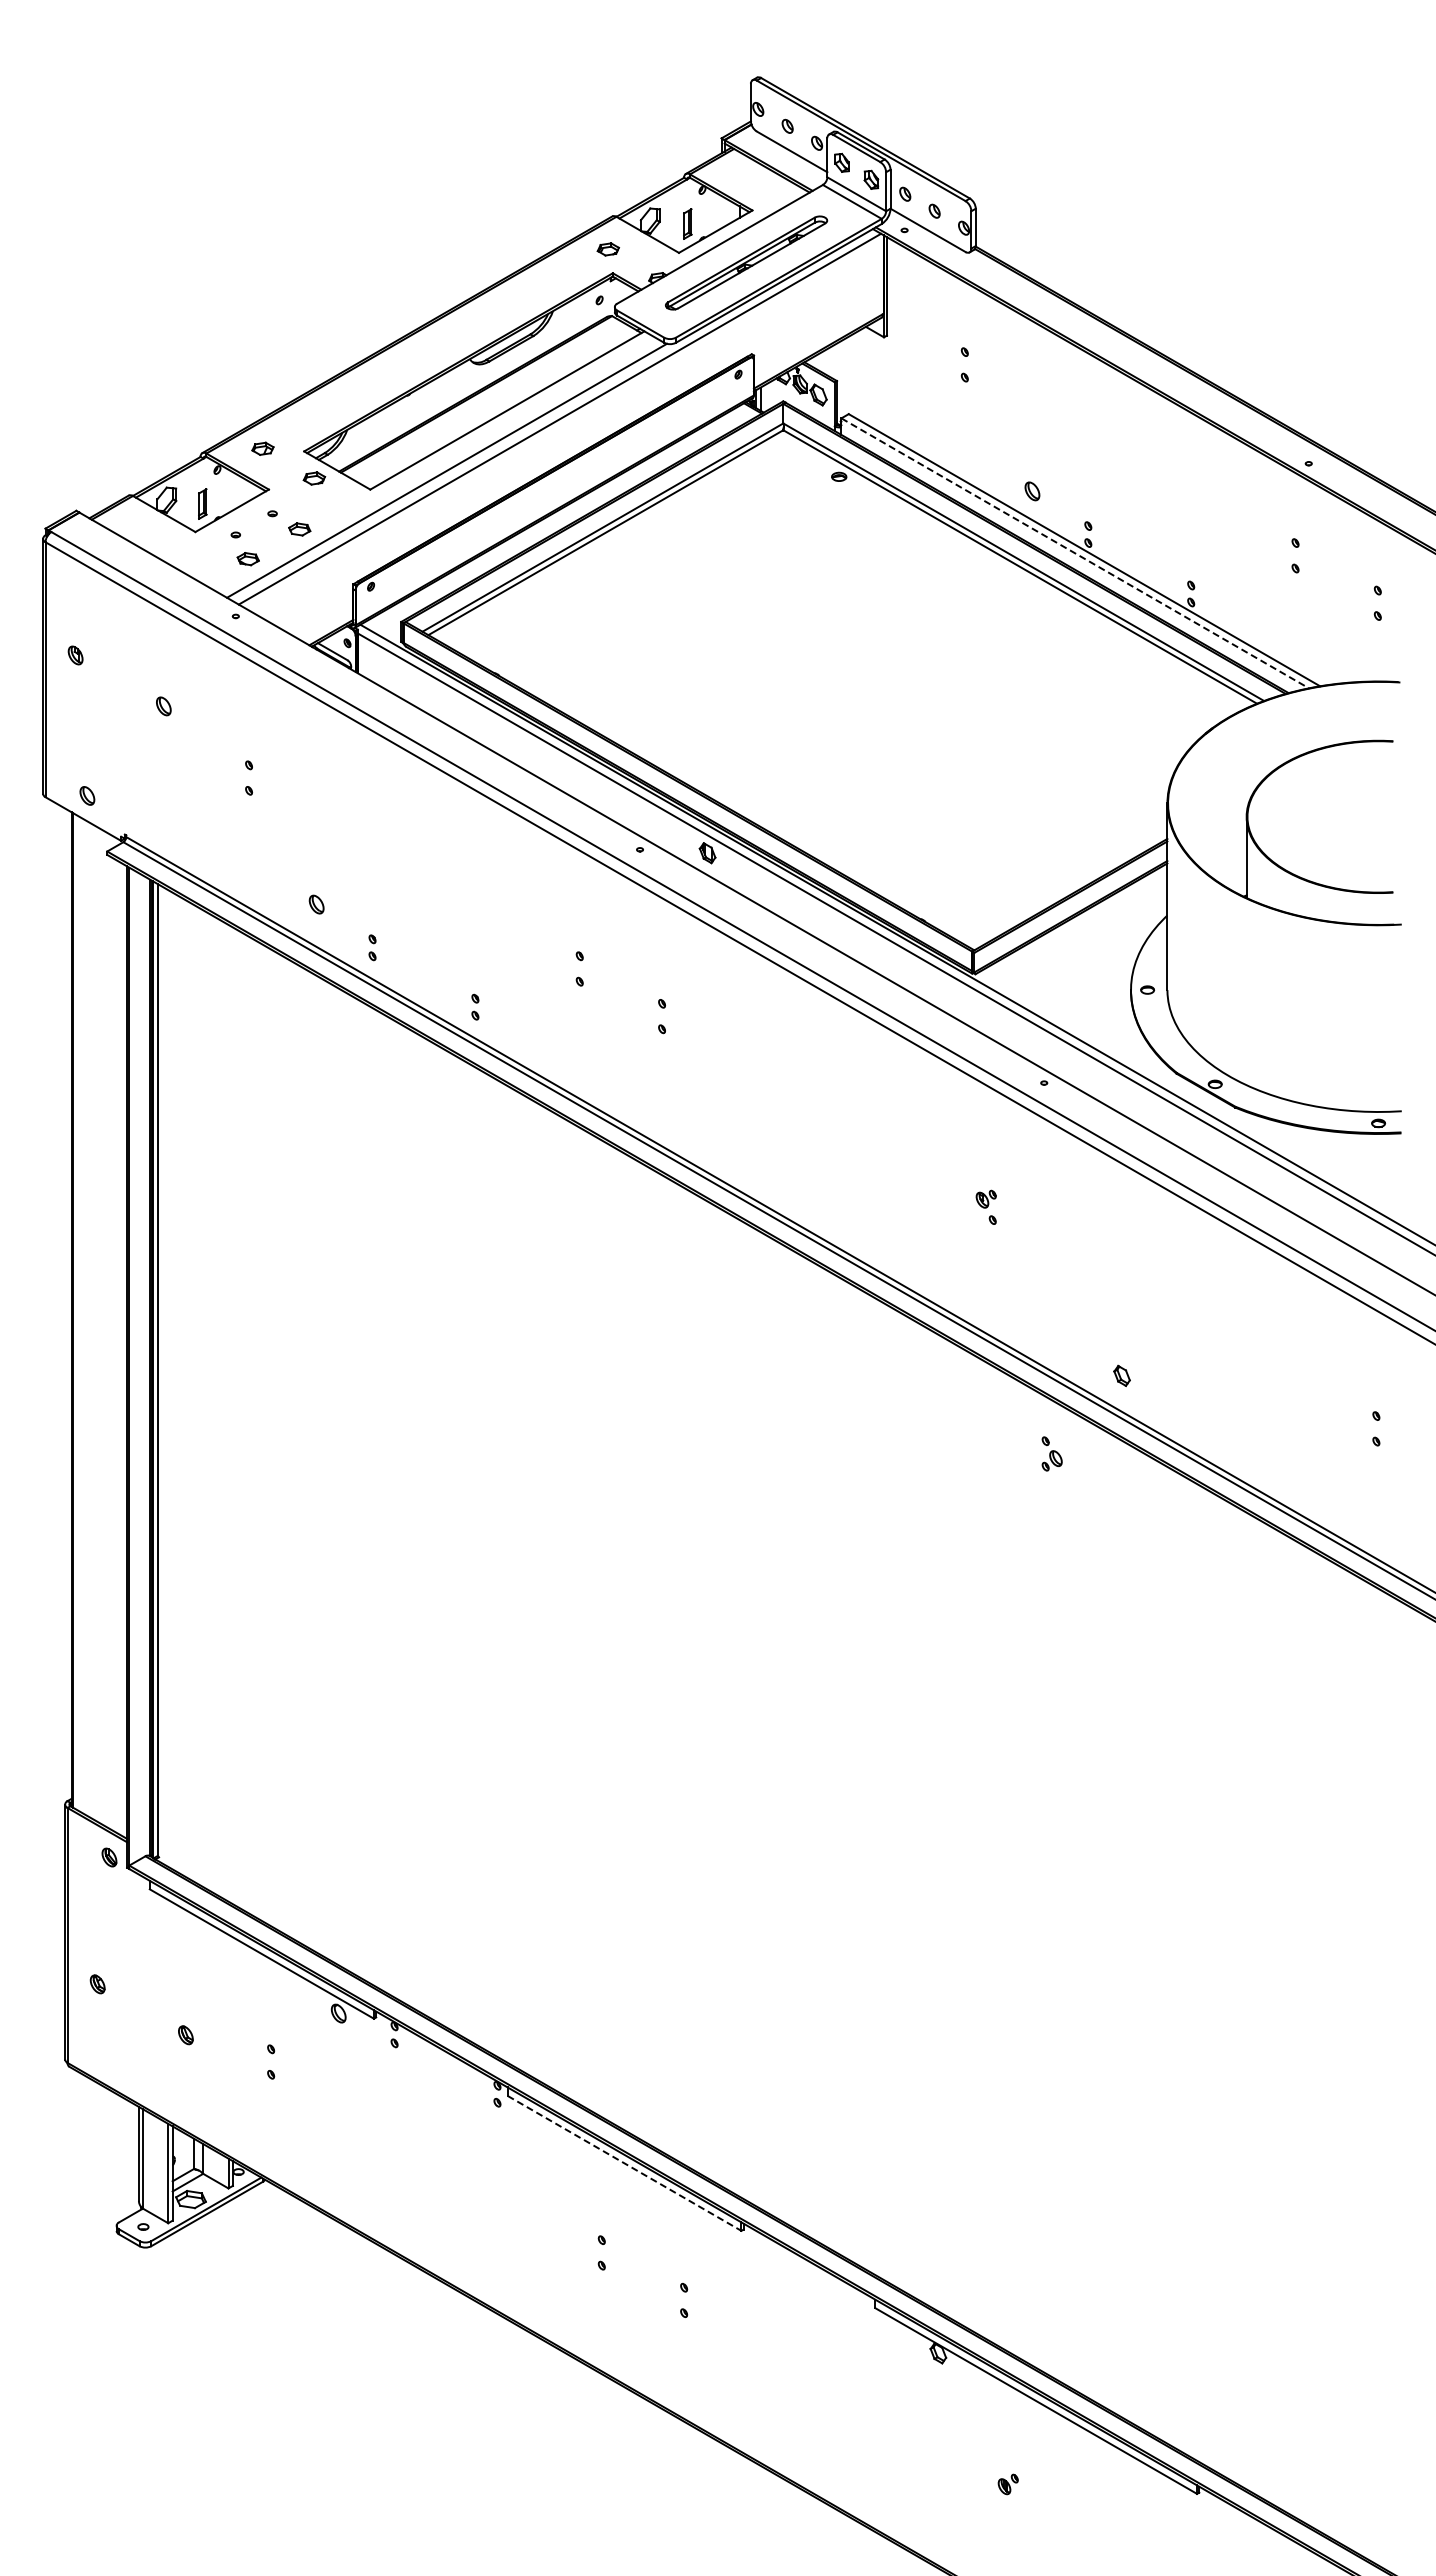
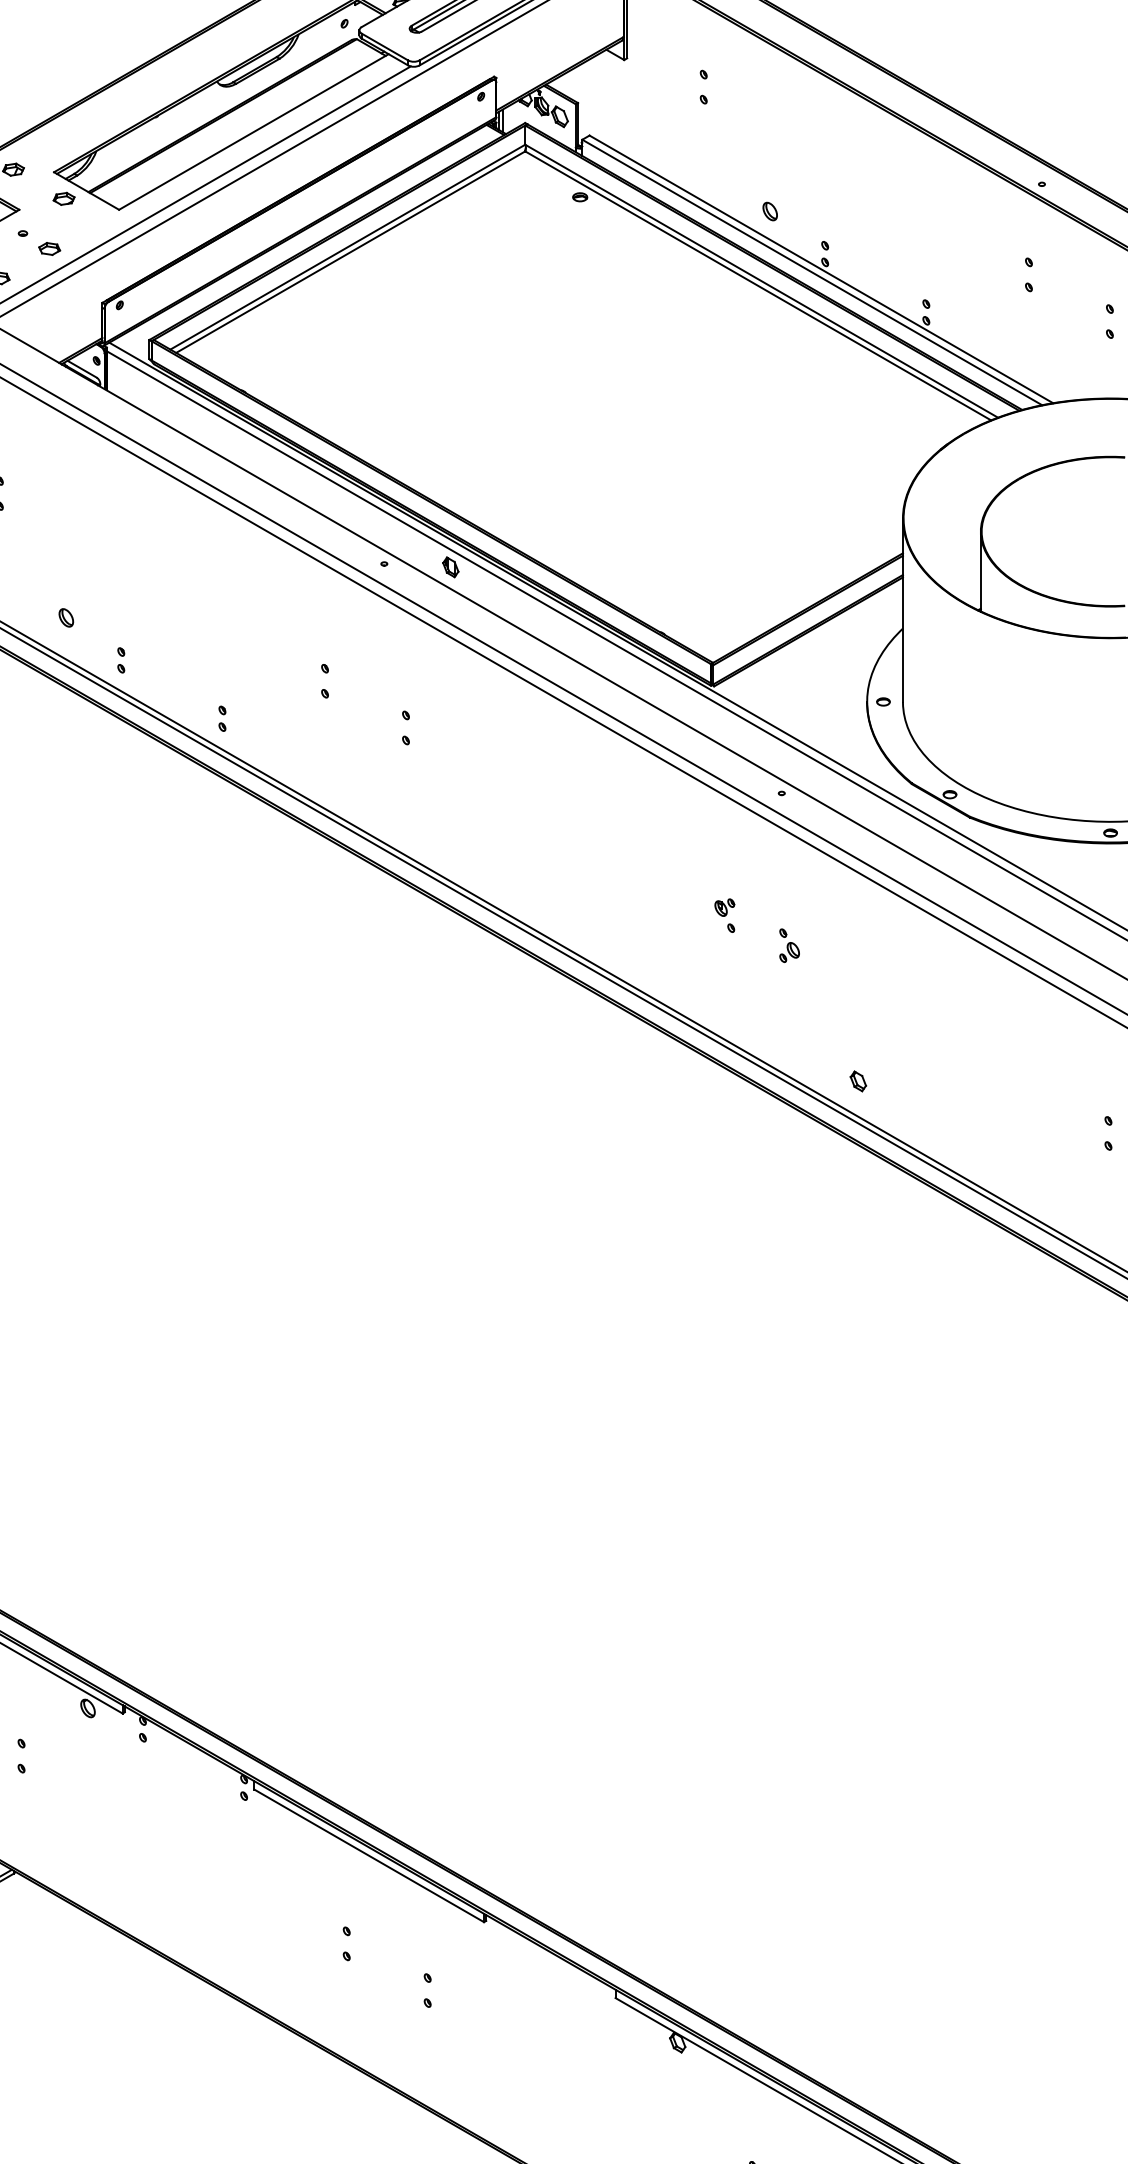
line: (1075, 553) -> (812, 272), dashed -> solid
part: (1051, 1453) -> (788, 945), moved
line: (624, 2163) -> (369, 1855), dashed -> solid

